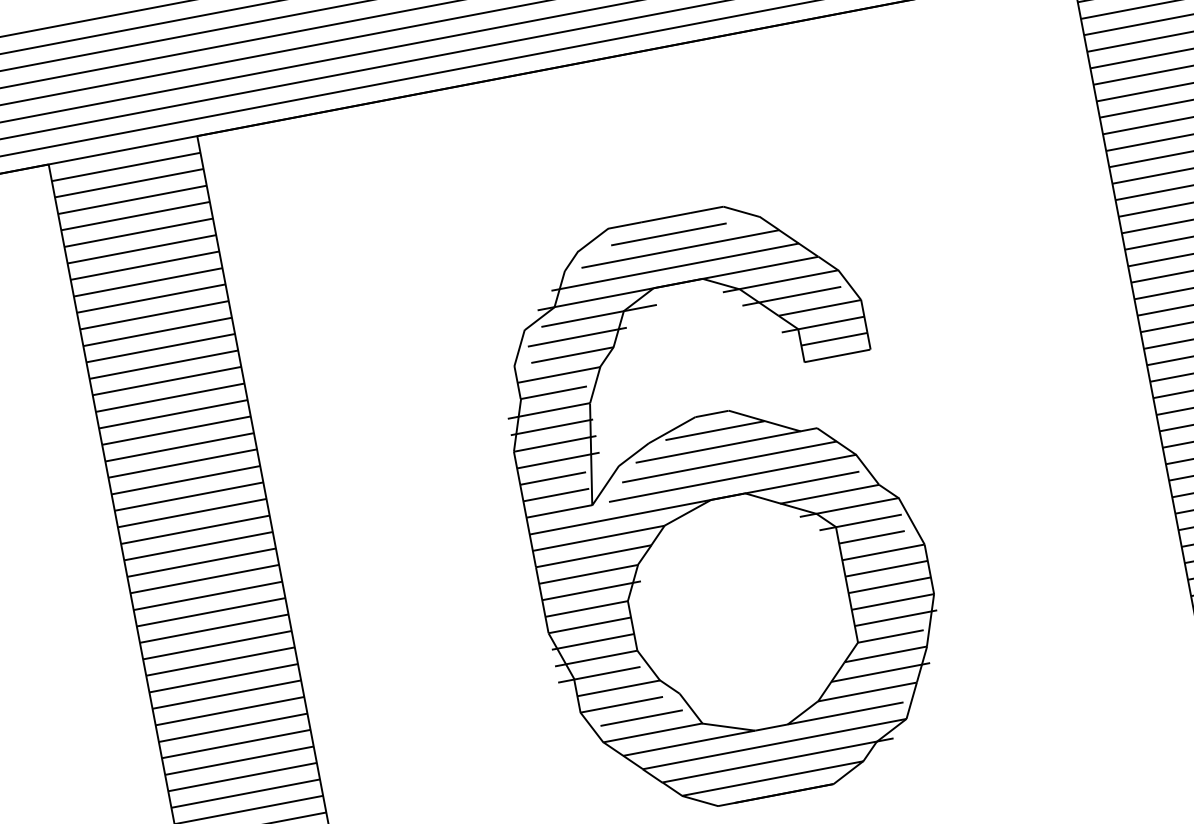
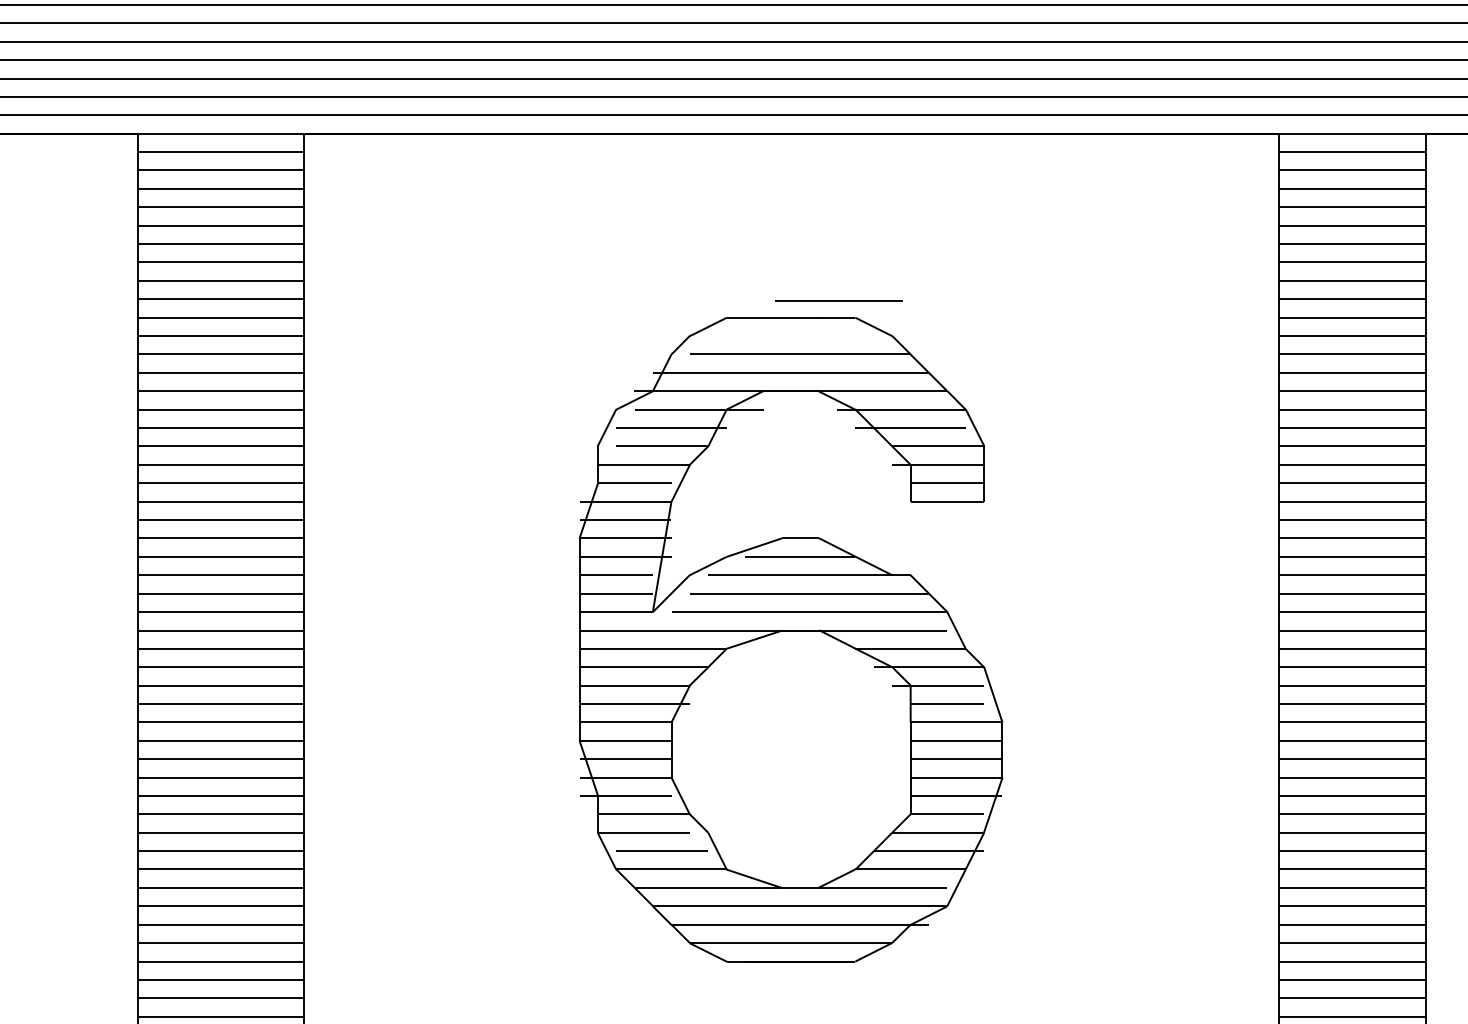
line: (668, 233) -> (838, 300), moved

